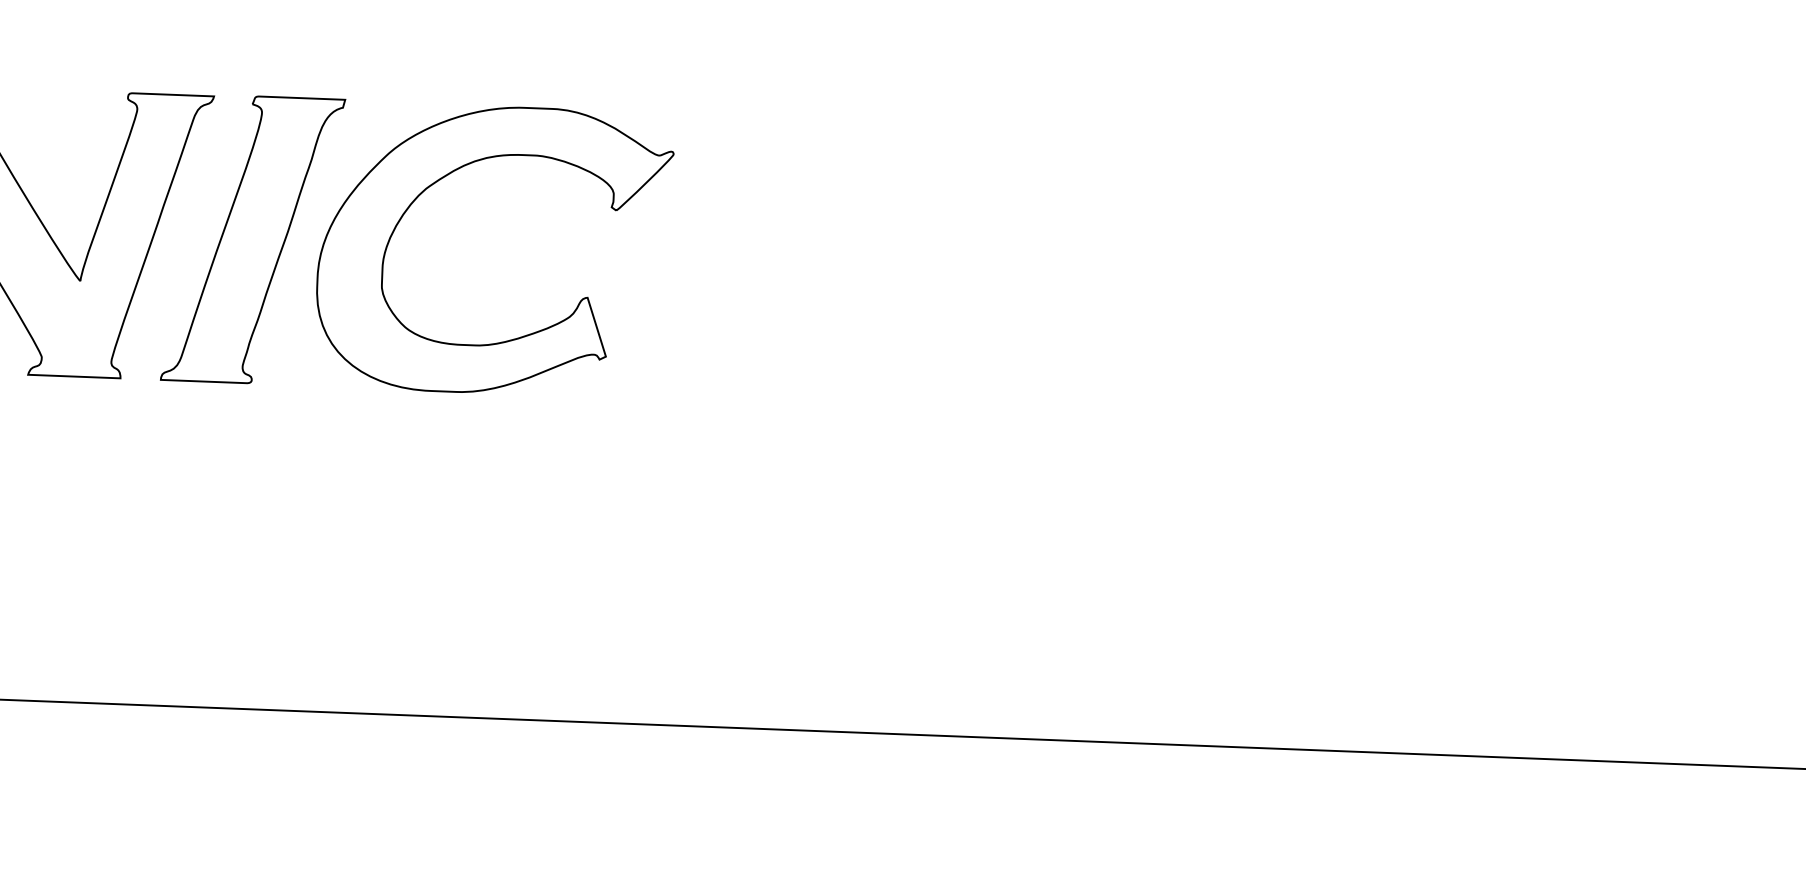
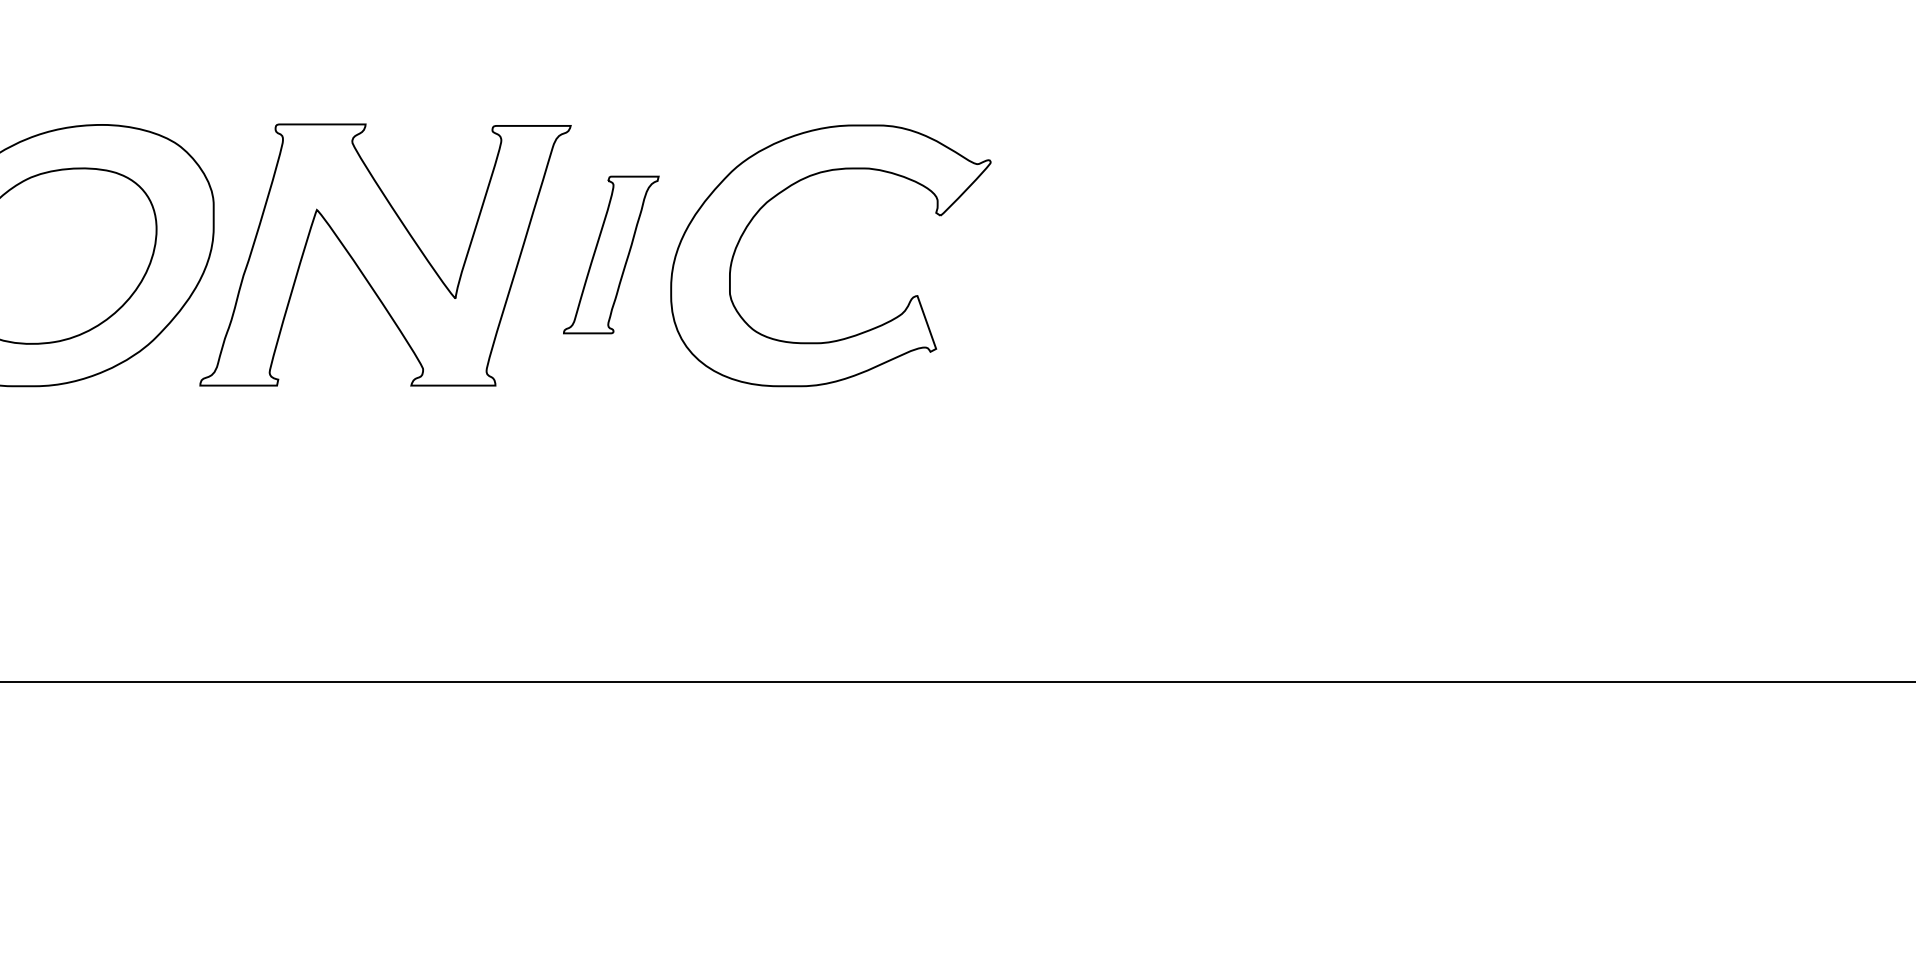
part: (253, 239) -> (611, 254), size x0.6

